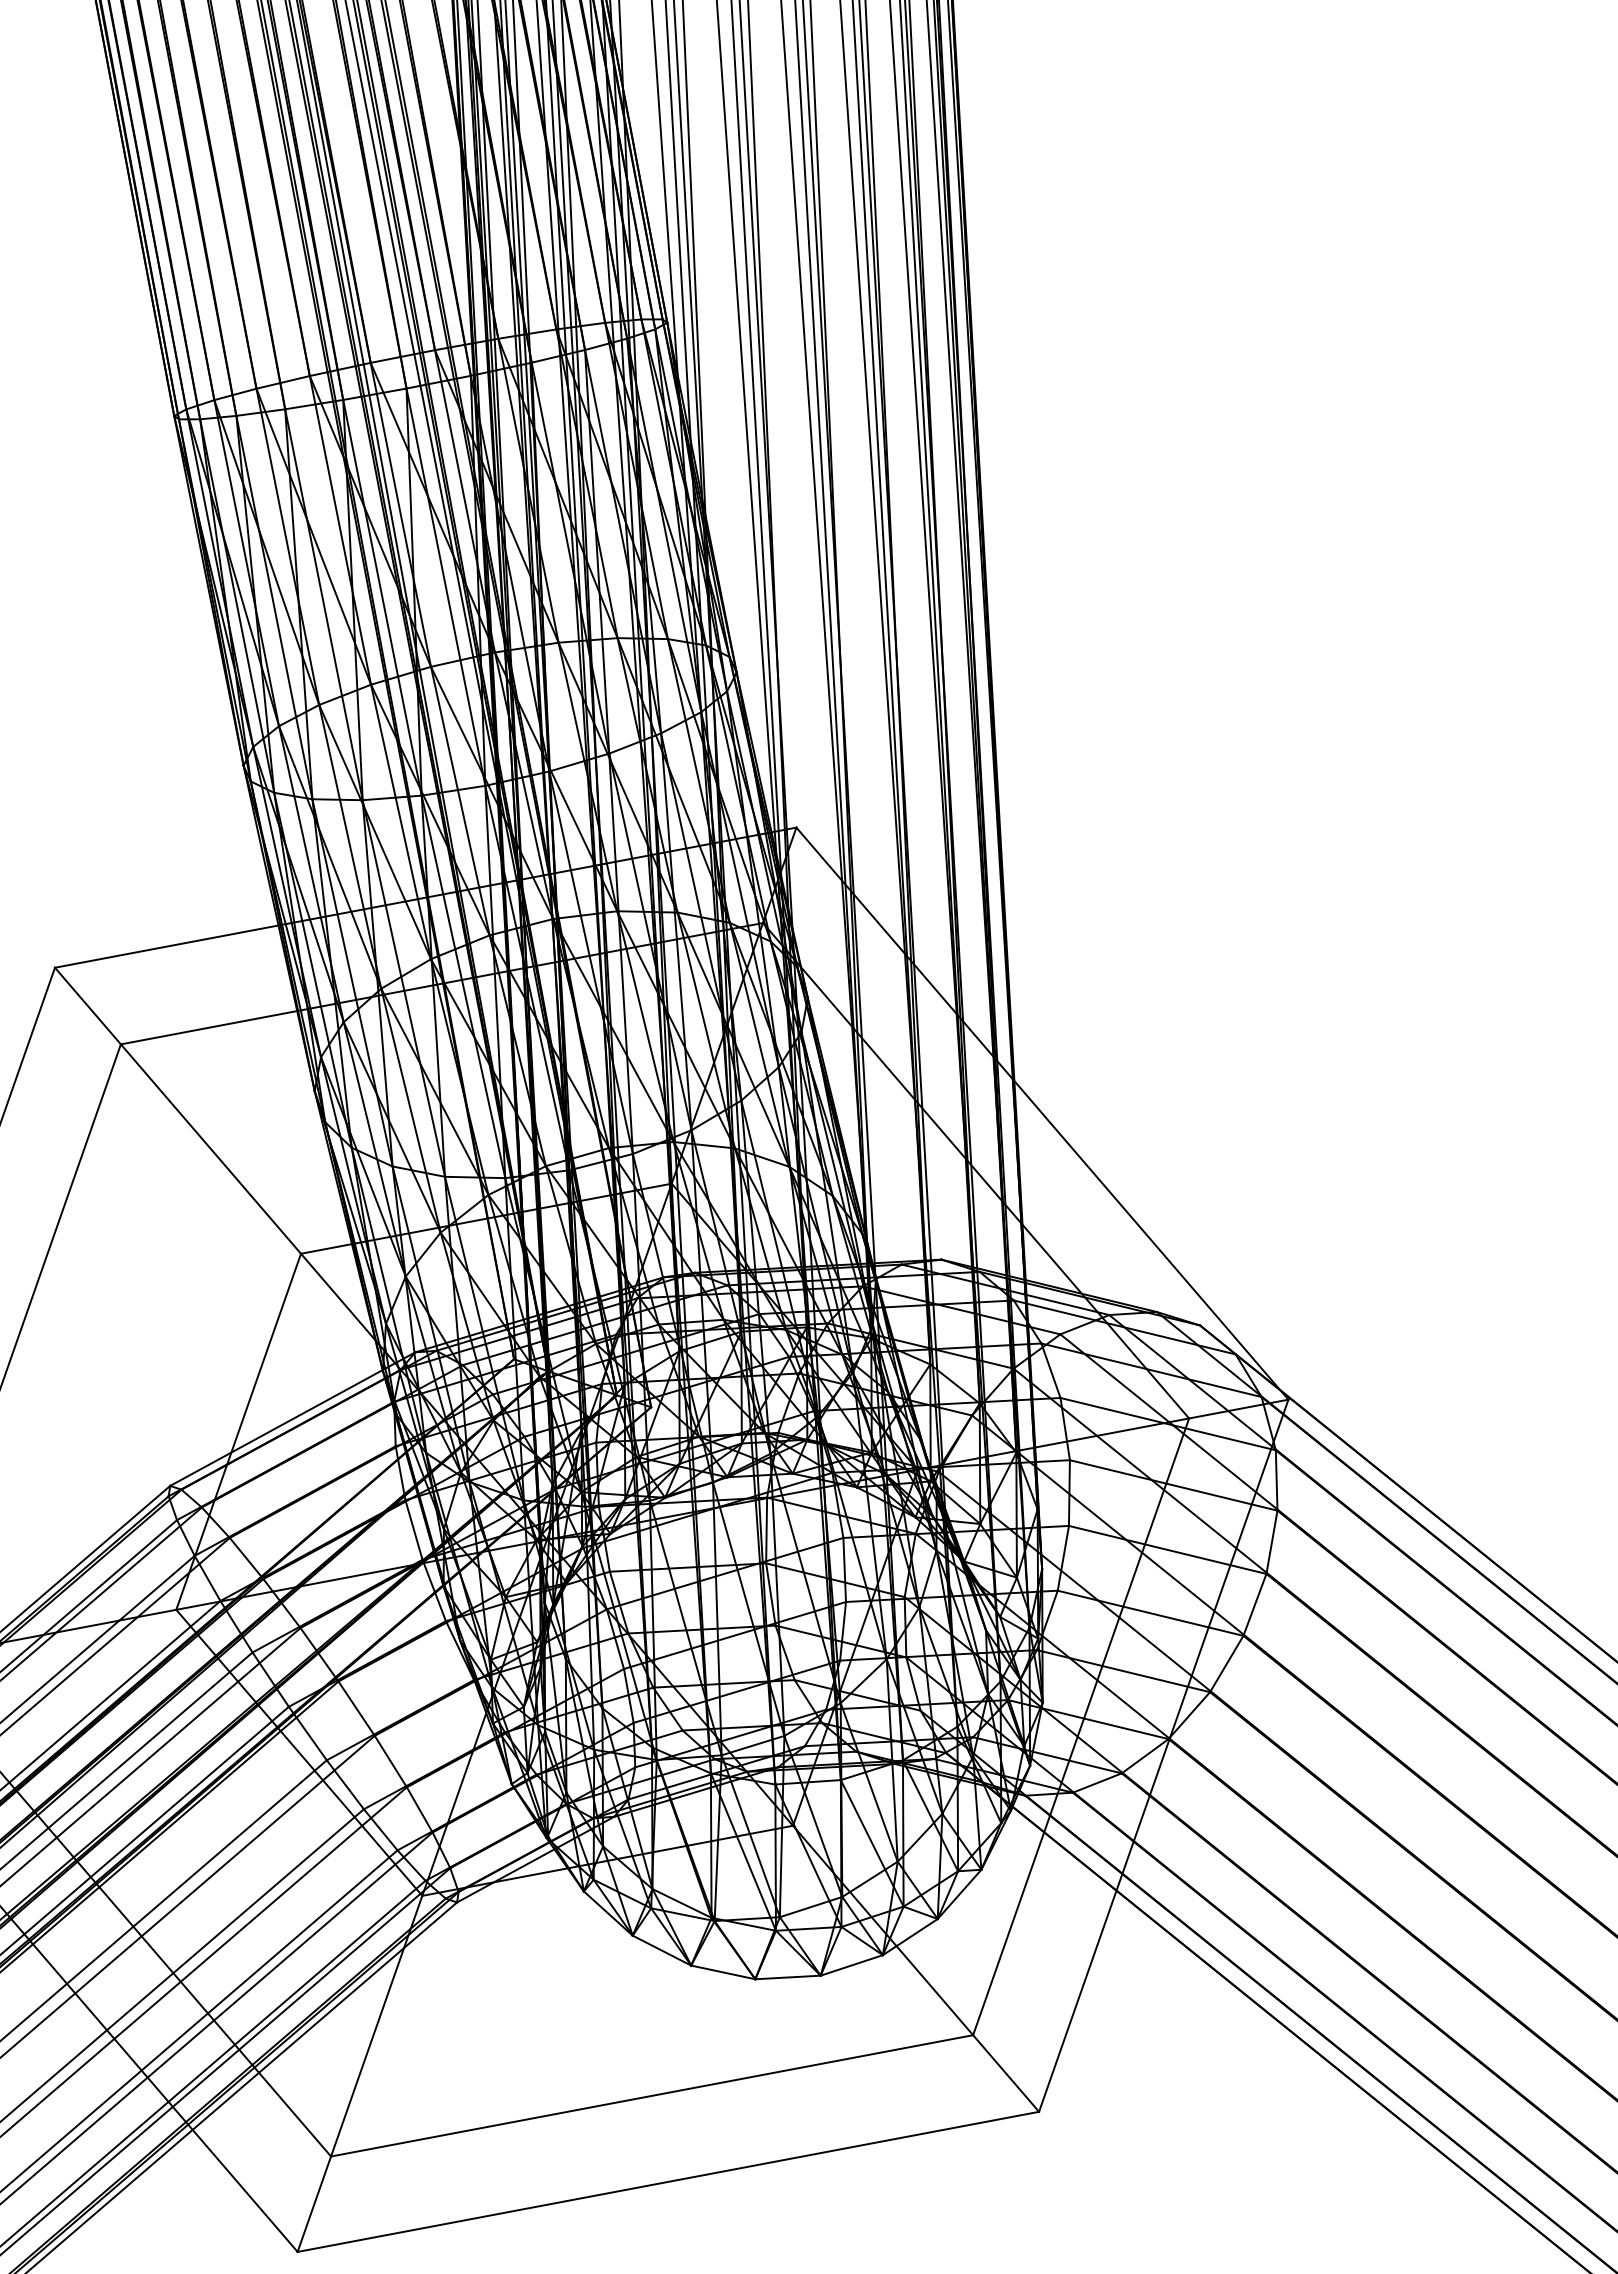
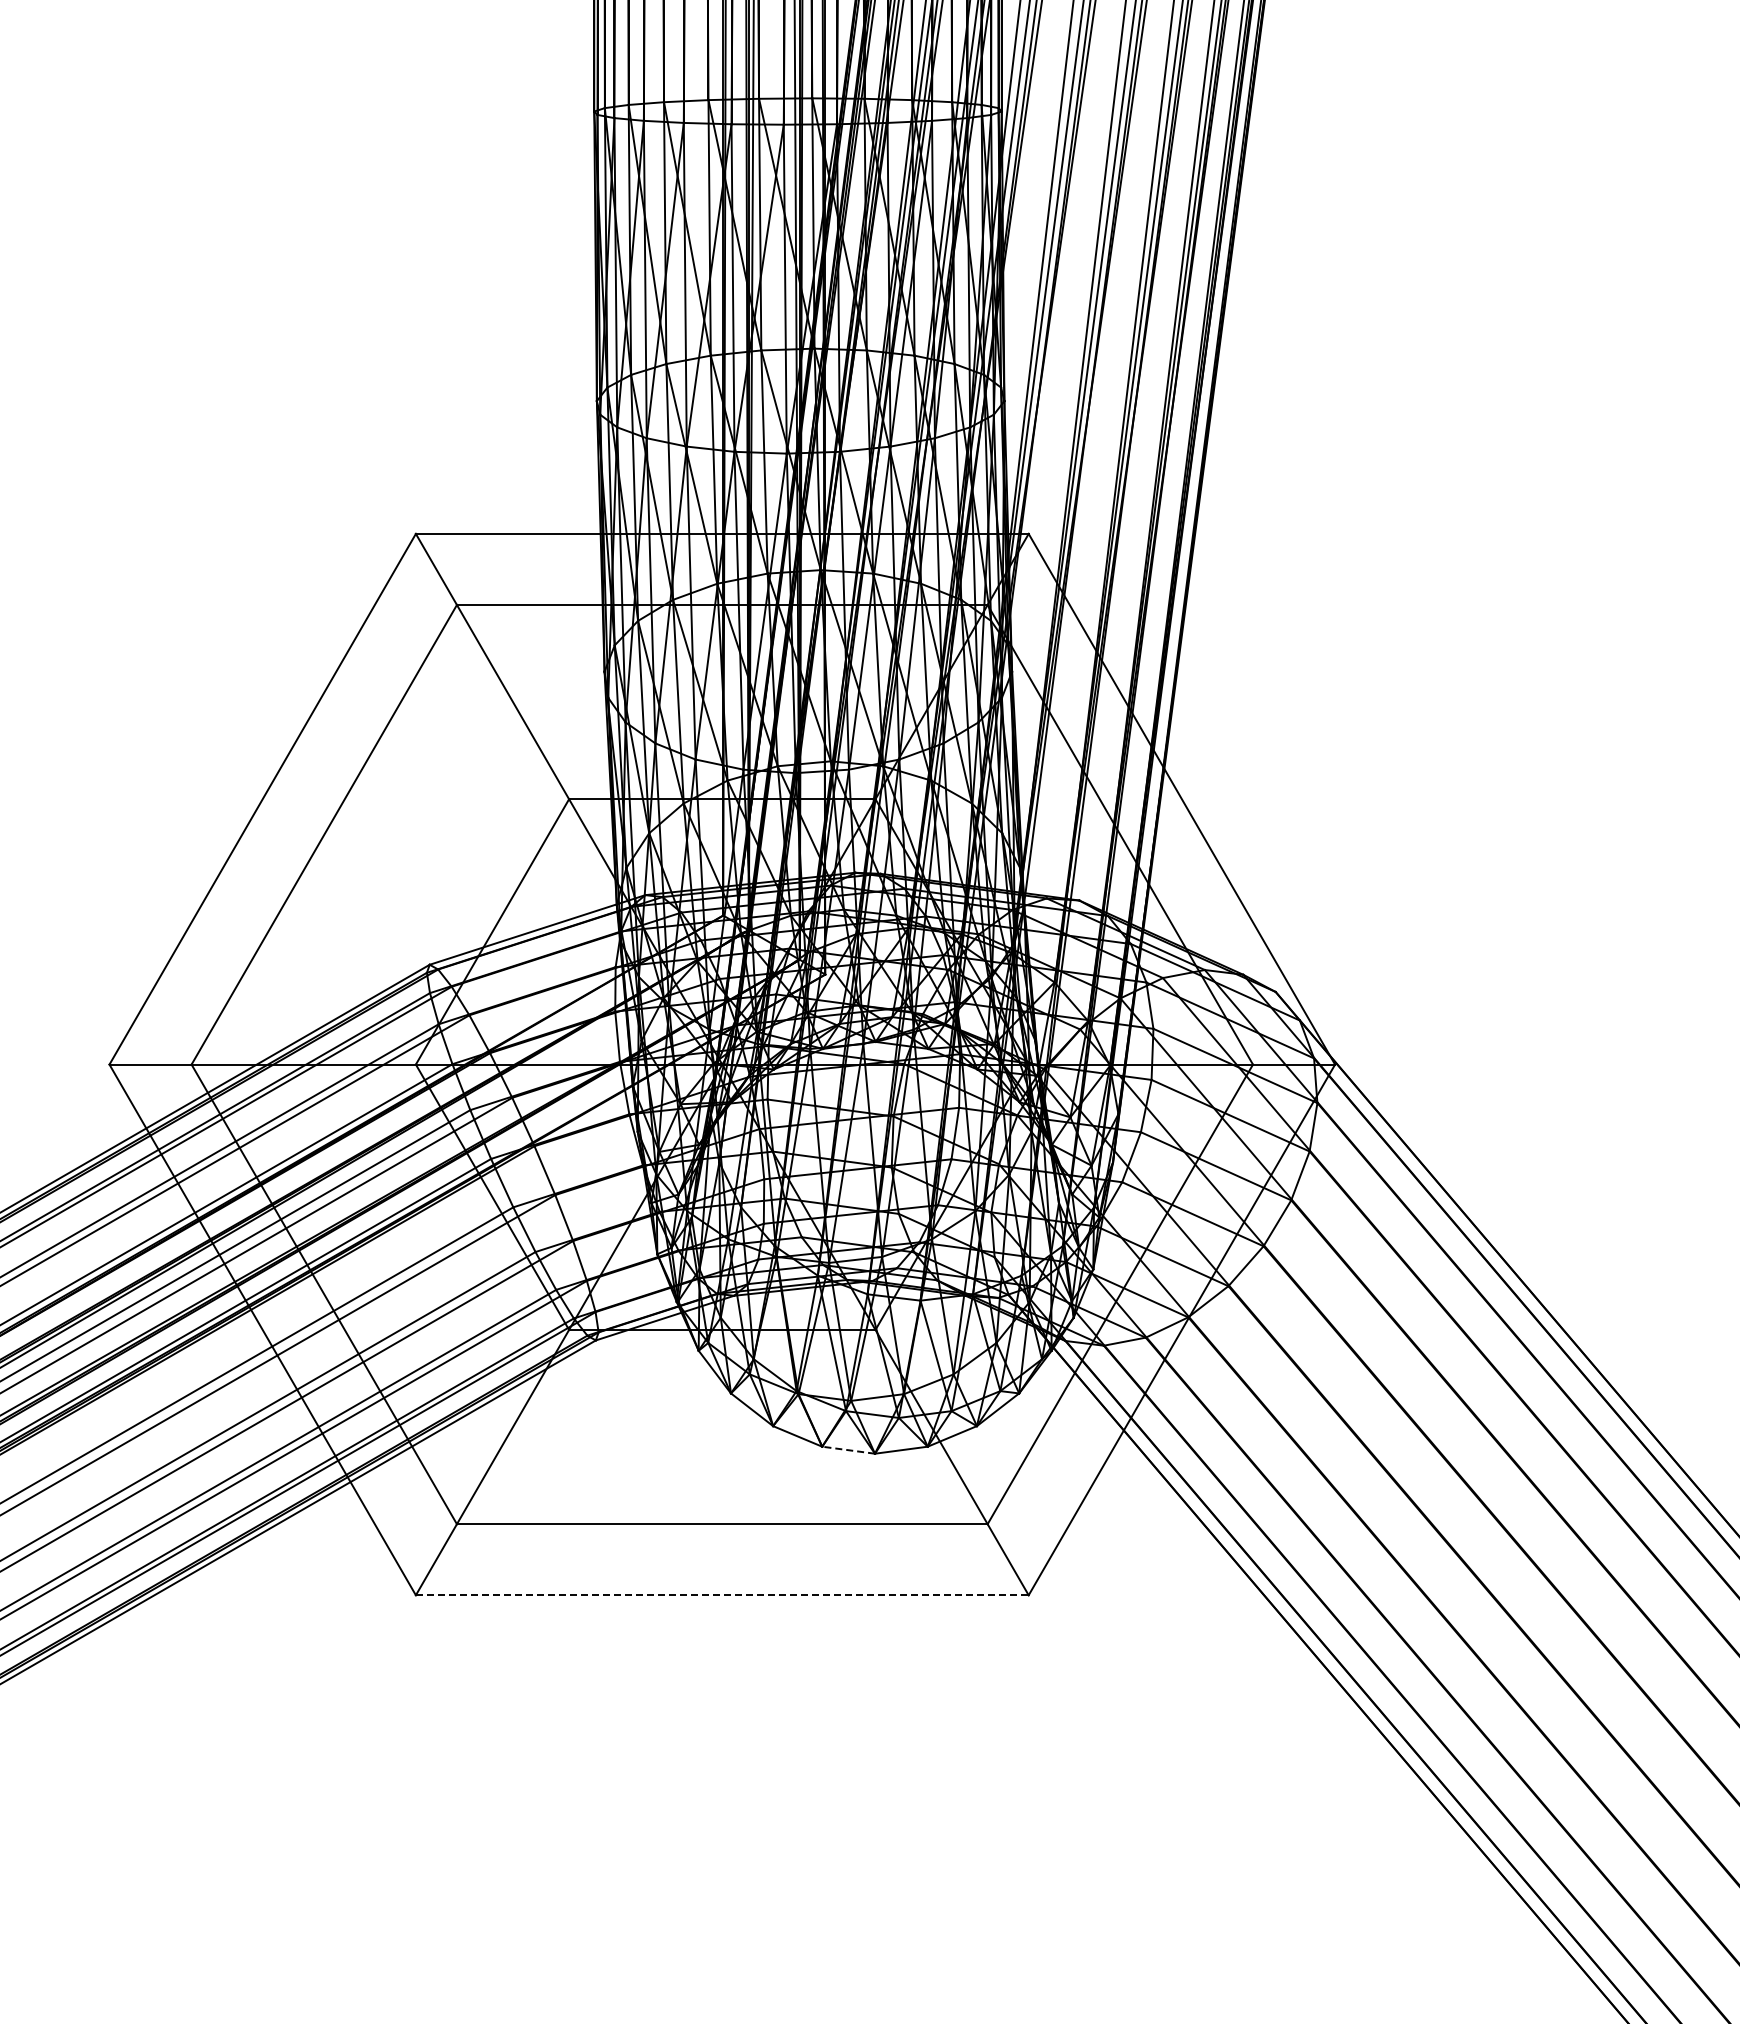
line: (787, 1977) -> (848, 1450), solid -> dashed
line: (668, 2182) -> (722, 1595), solid -> dashed

